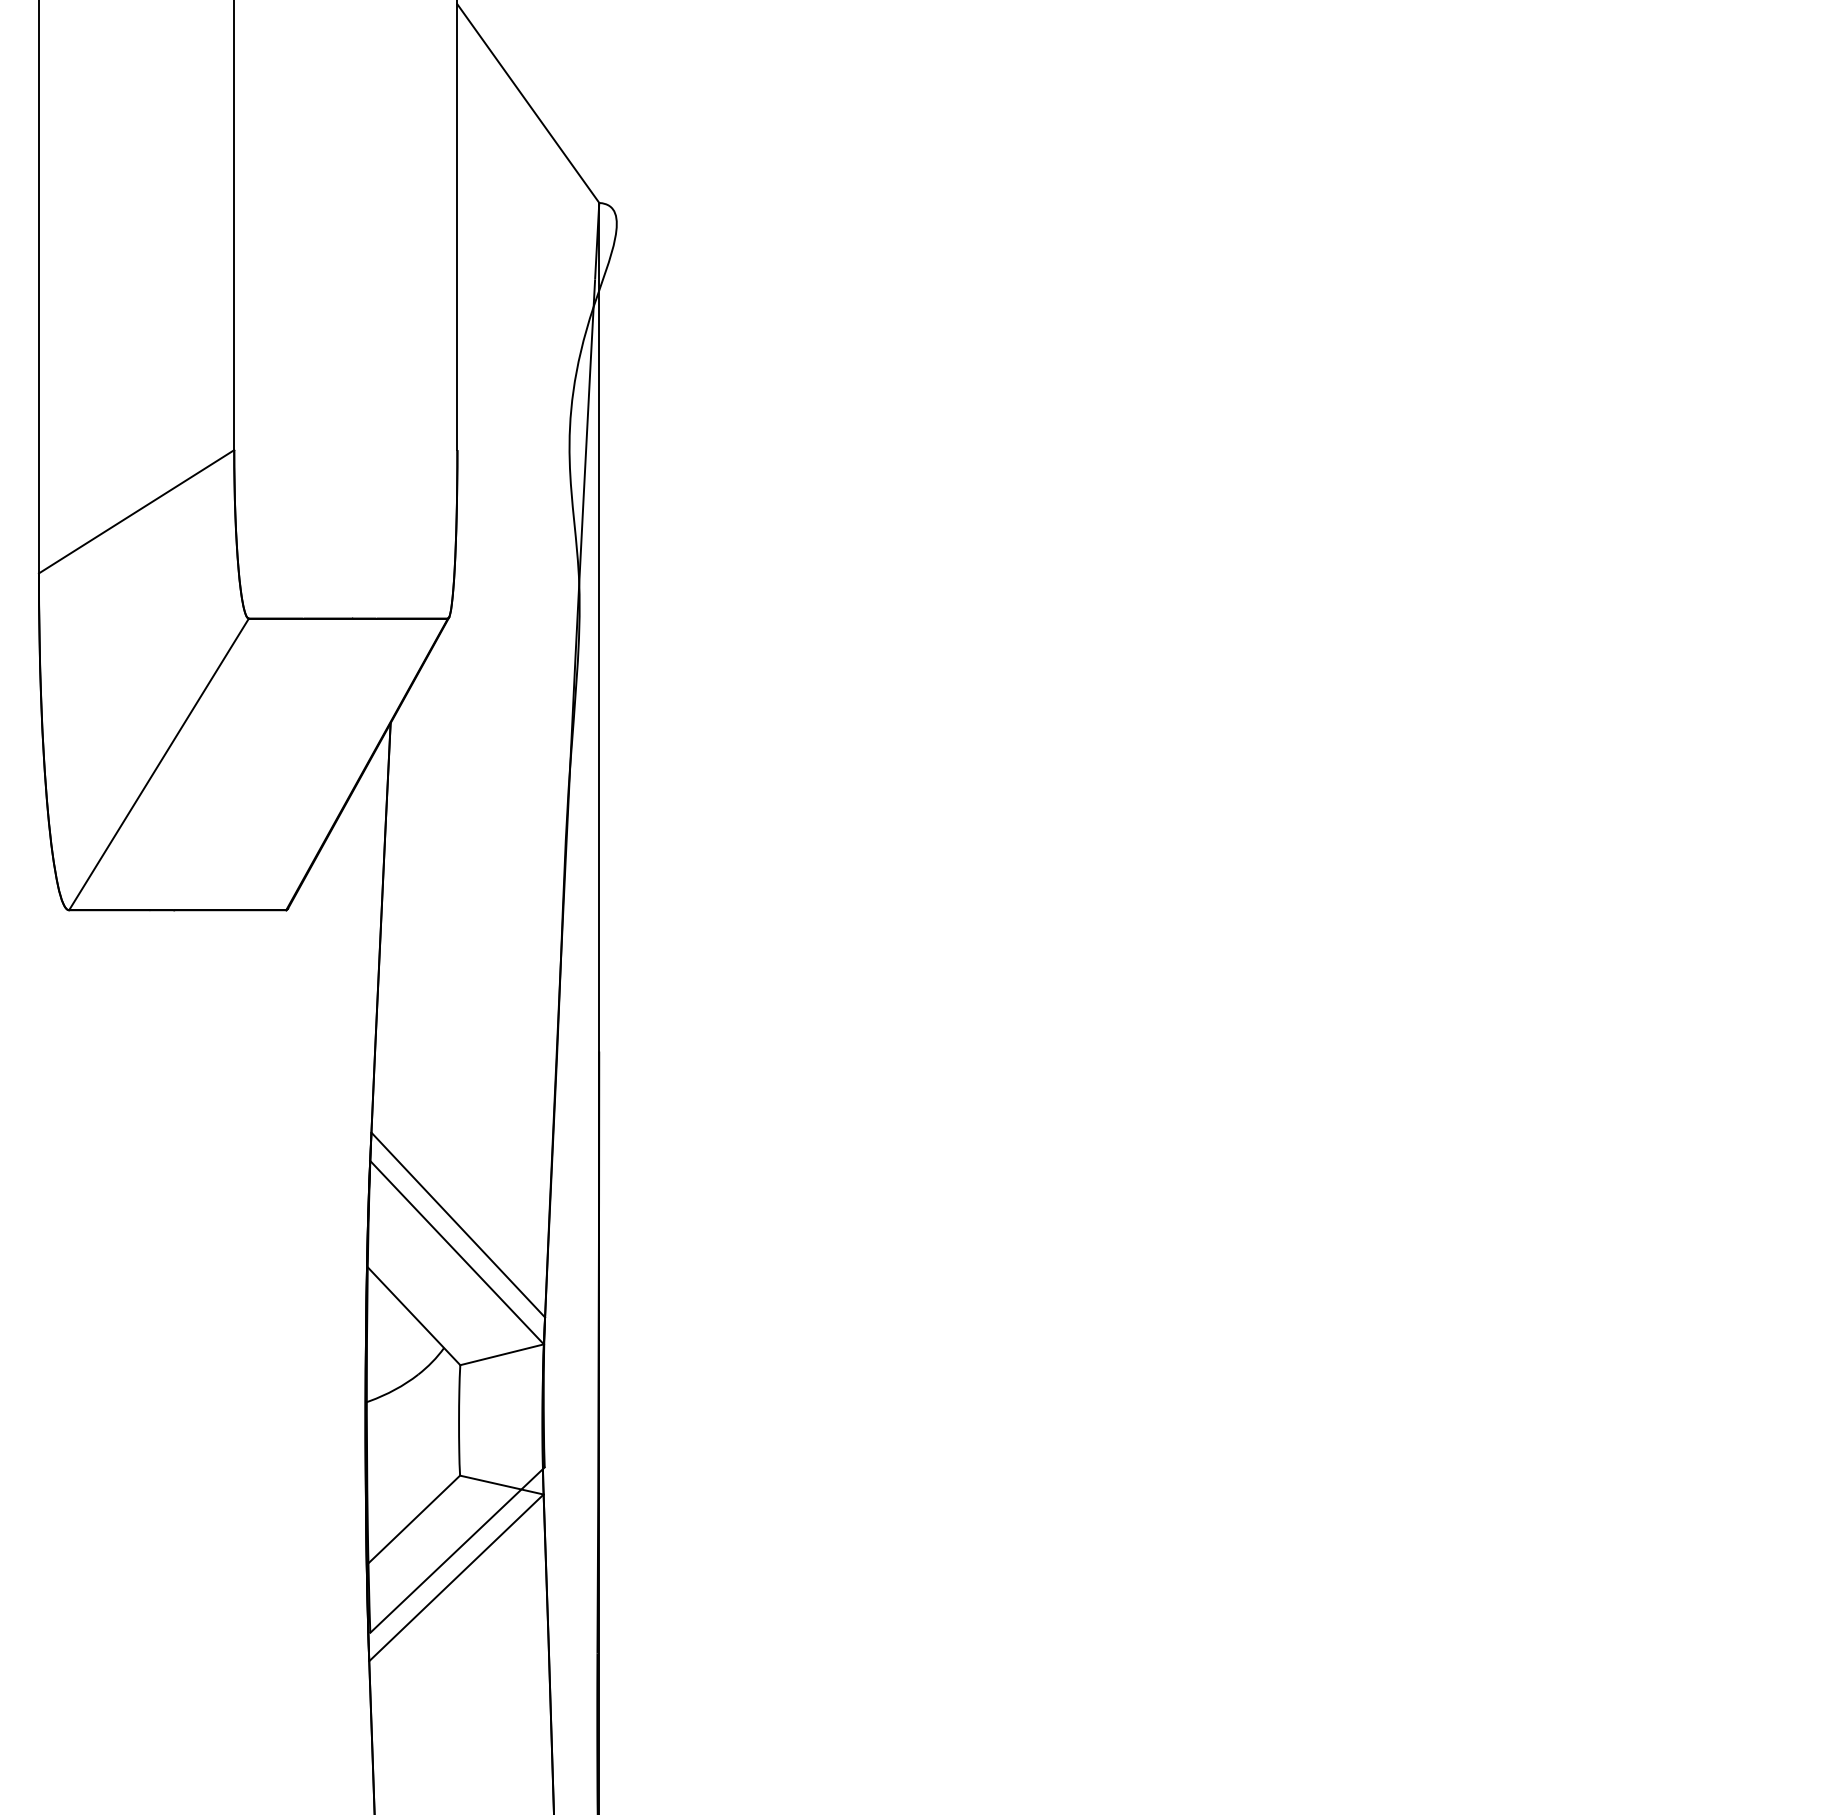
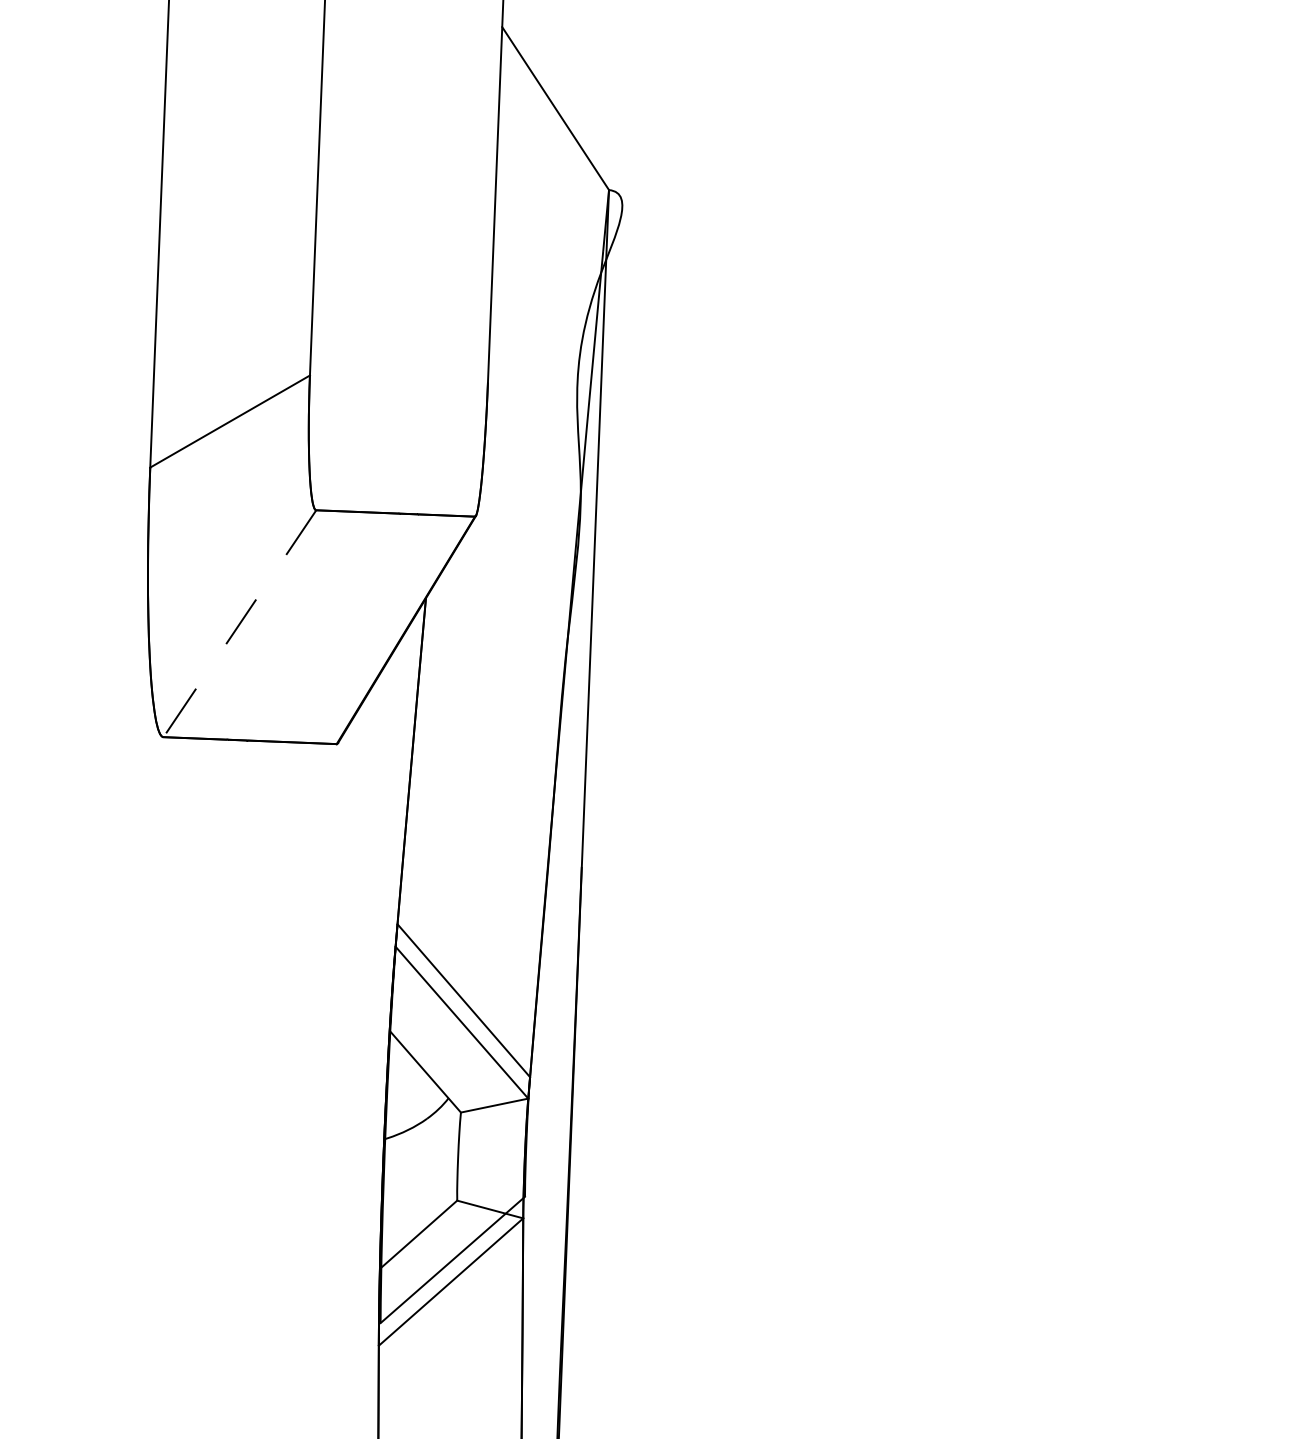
line: (158, 764) -> (239, 623), solid -> dashed

